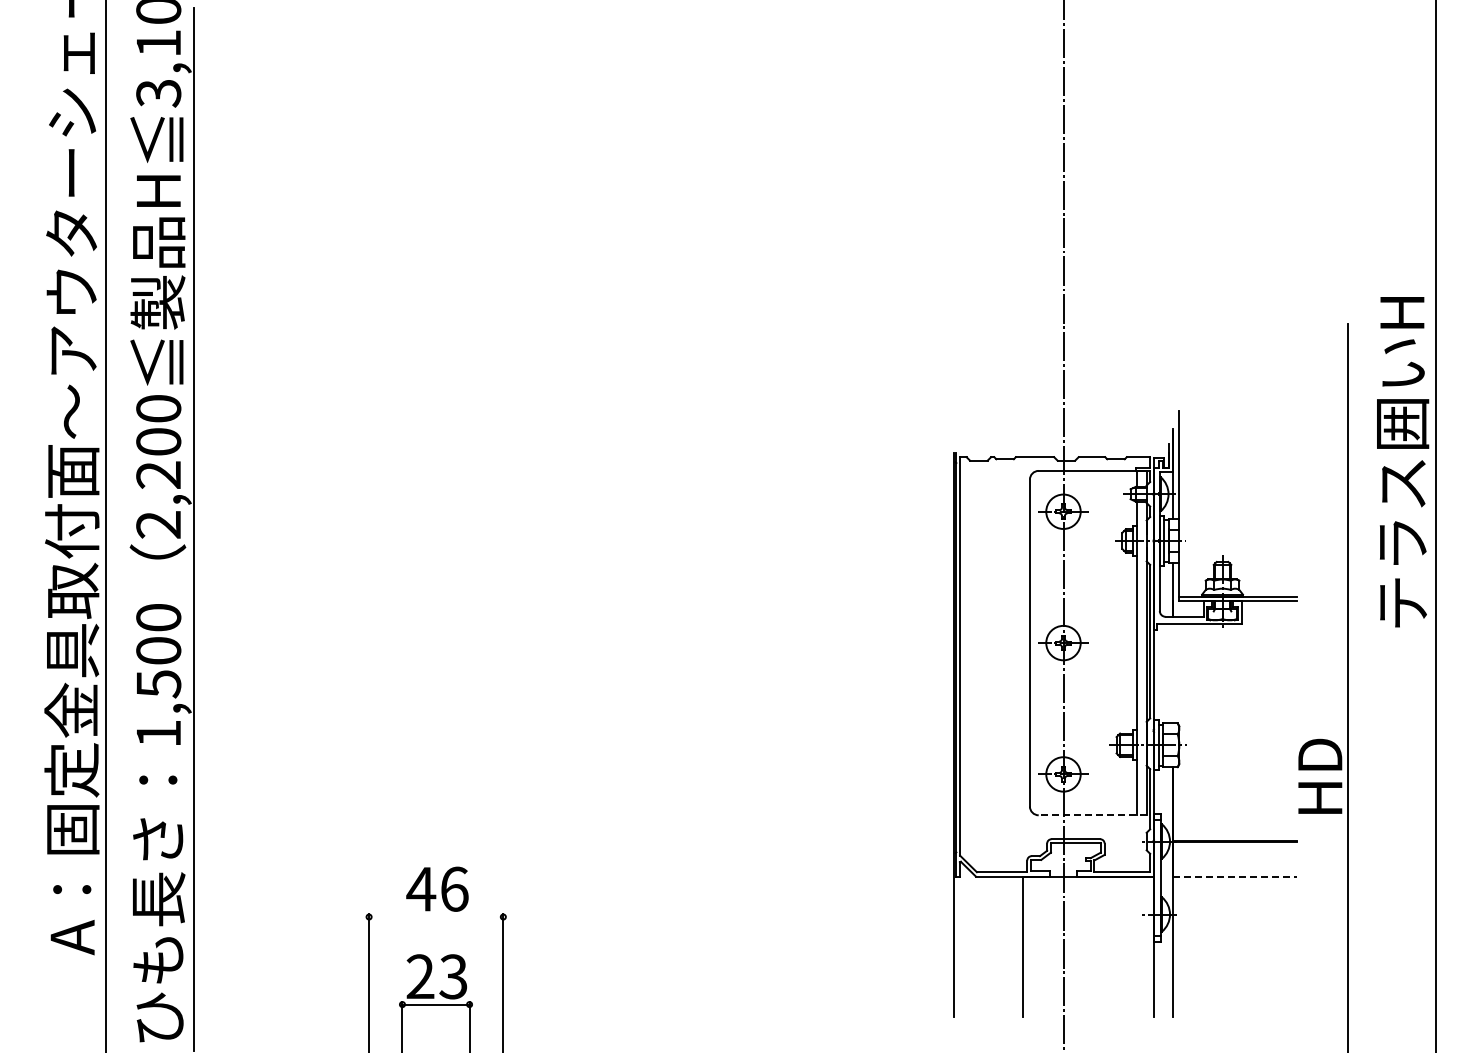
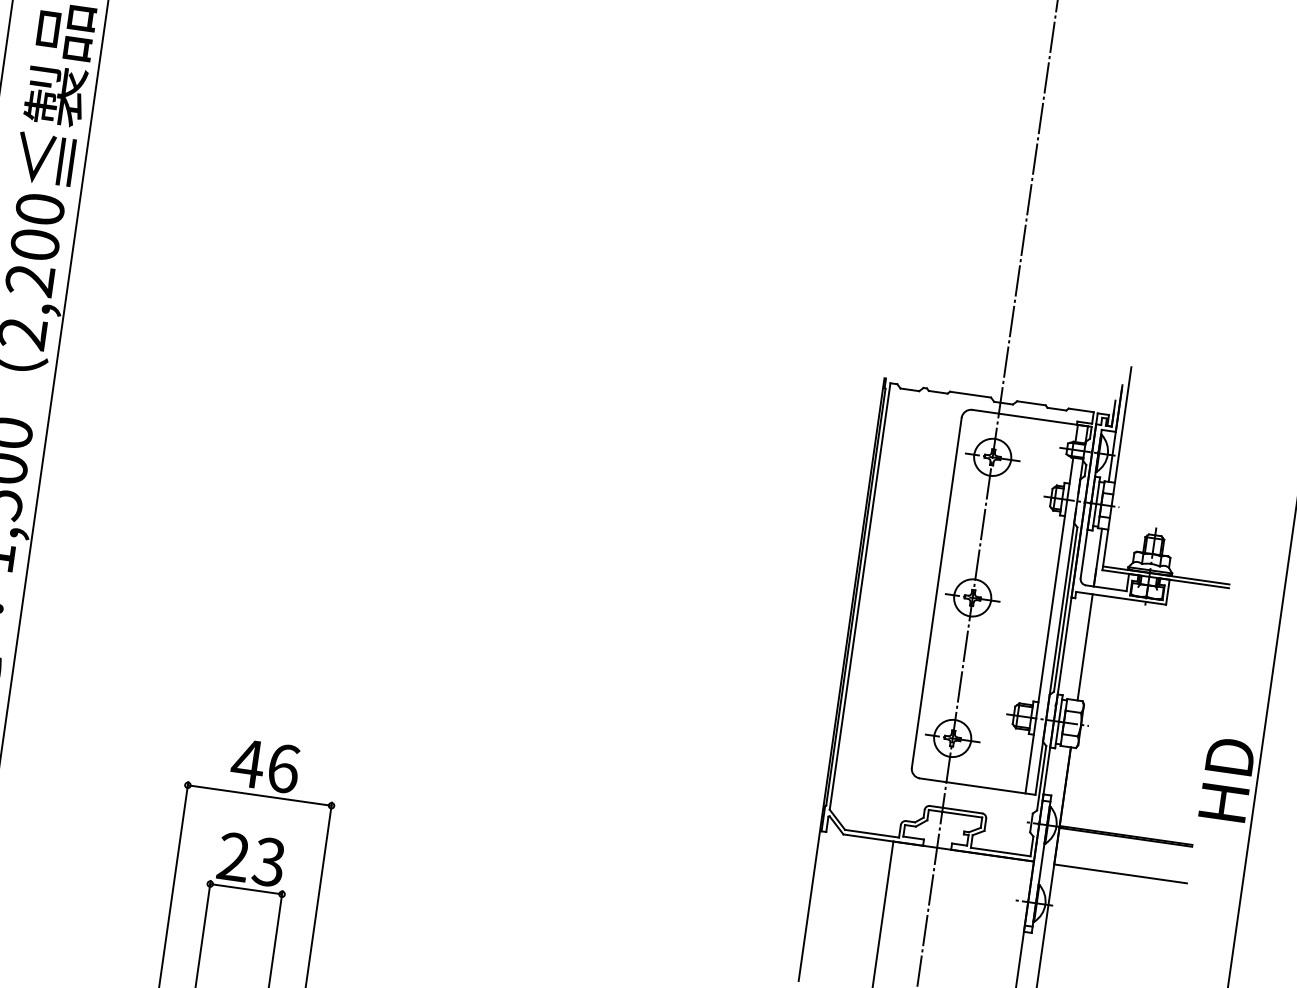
line: (1172, 673) -> (1084, 647), added
line: (1092, 815) -> (977, 786), dashed -> solid
line: (1235, 876) -> (1121, 873), dashed -> solid
line: (436, 917) -> (259, 796), added

